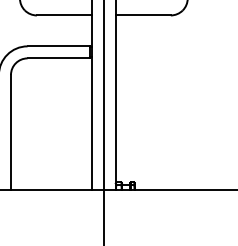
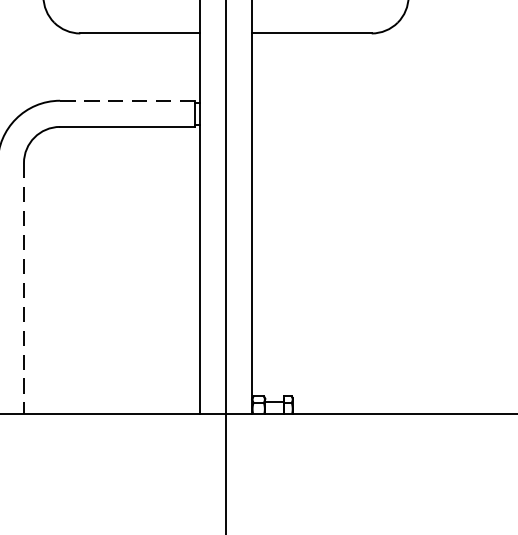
line: (58, 46) -> (127, 101), solid -> dashed
line: (11, 132) -> (25, 288), solid -> dashed

